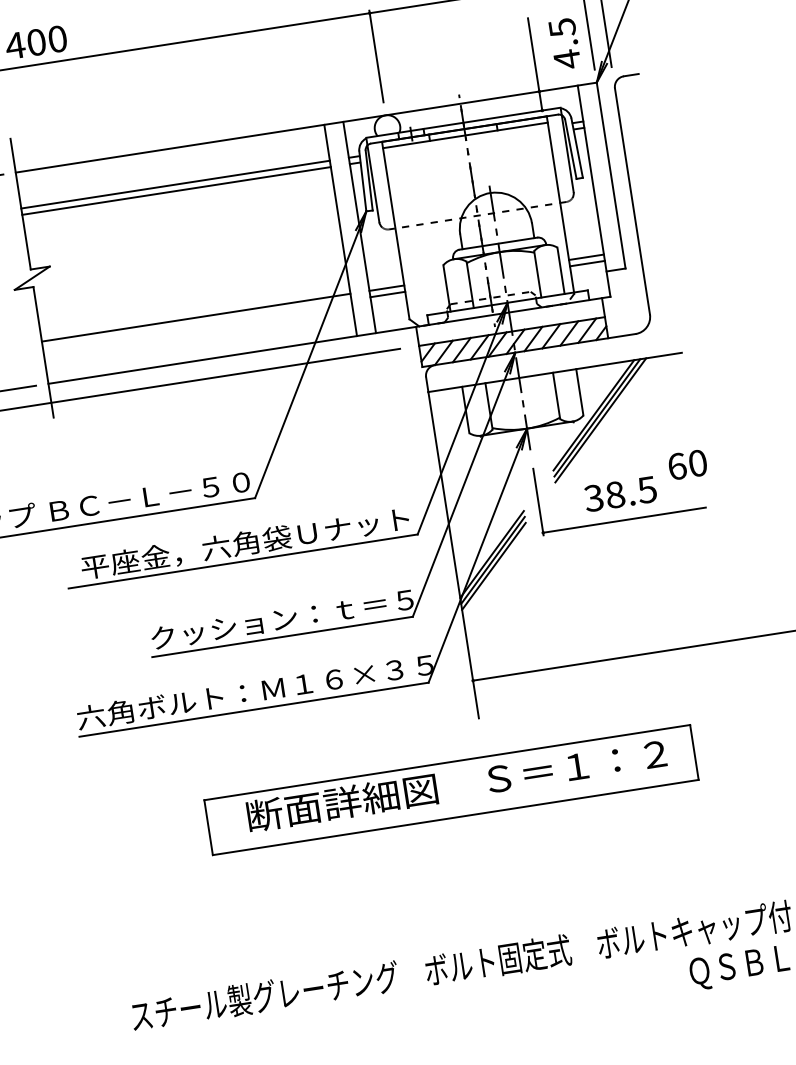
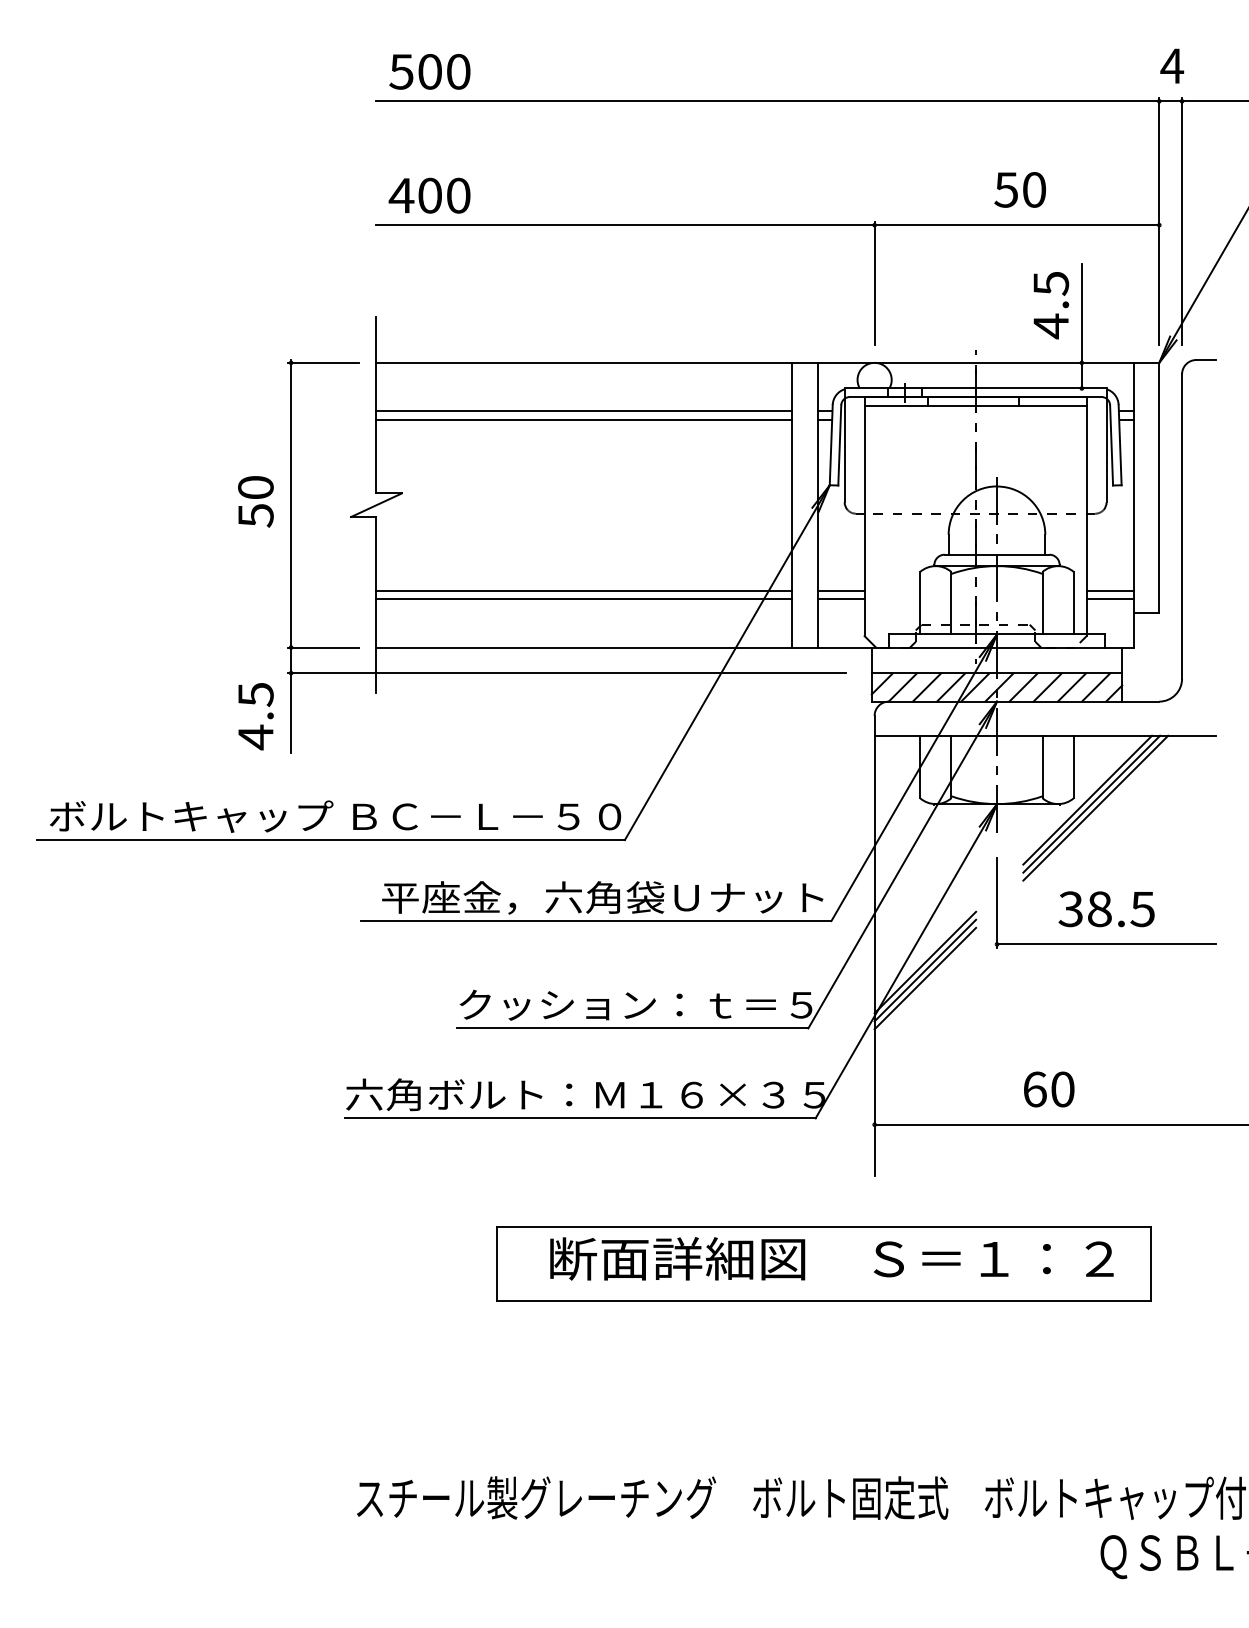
text: (565, 43) -> (1051, 305), moved
line: (197, 324) -> (584, 599), added
text: (688, 464) -> (1049, 1089), moved

